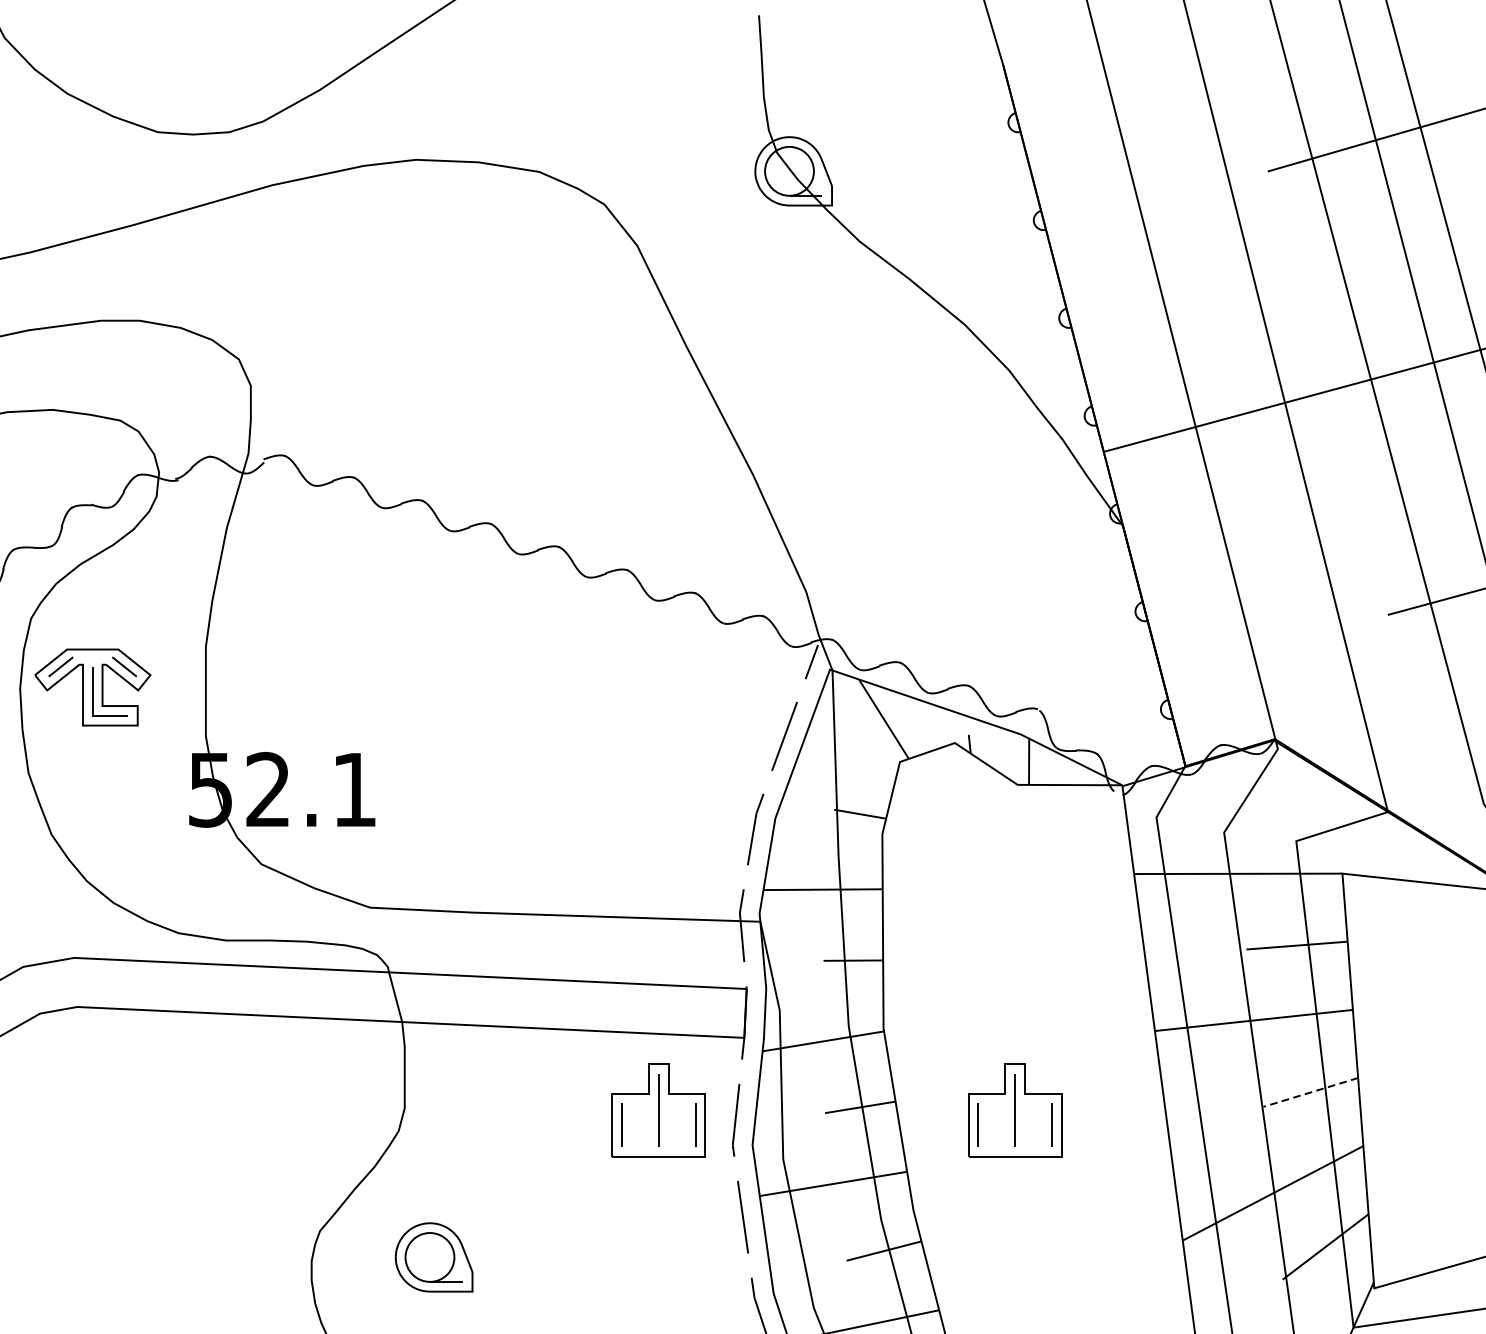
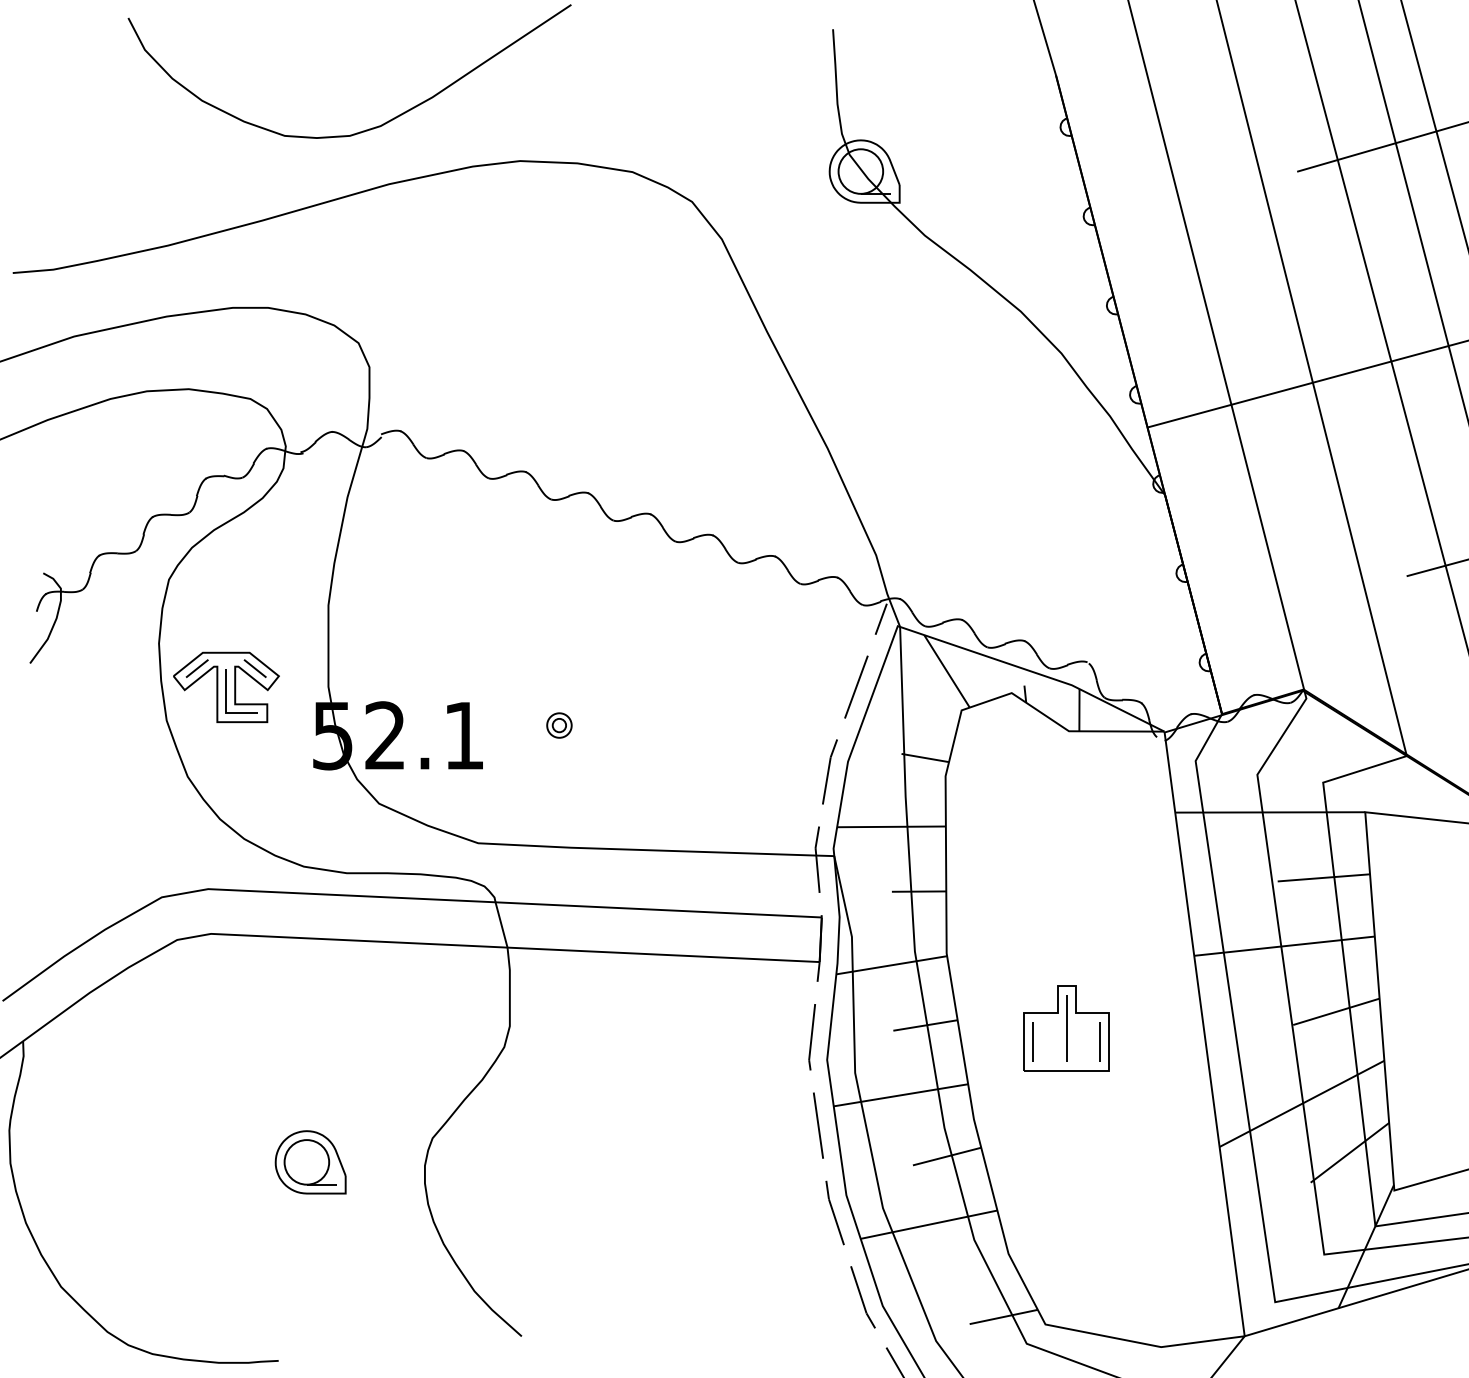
part: (93, 687) -> (226, 687), moved
part: (459, 778) -> (559, 725), added
line: (1309, 1092) -> (1335, 1011), dashed -> solid
part: (658, 1110) -> (741, 1028), removed
part: (433, 1257) -> (310, 1162), moved

